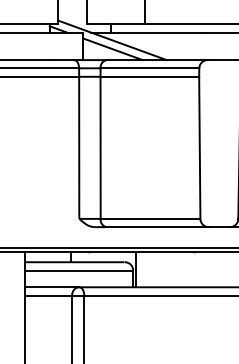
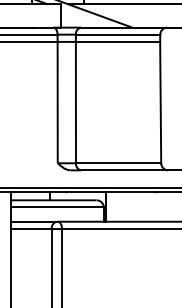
line: (112, 49) -> (86, 18), removed

